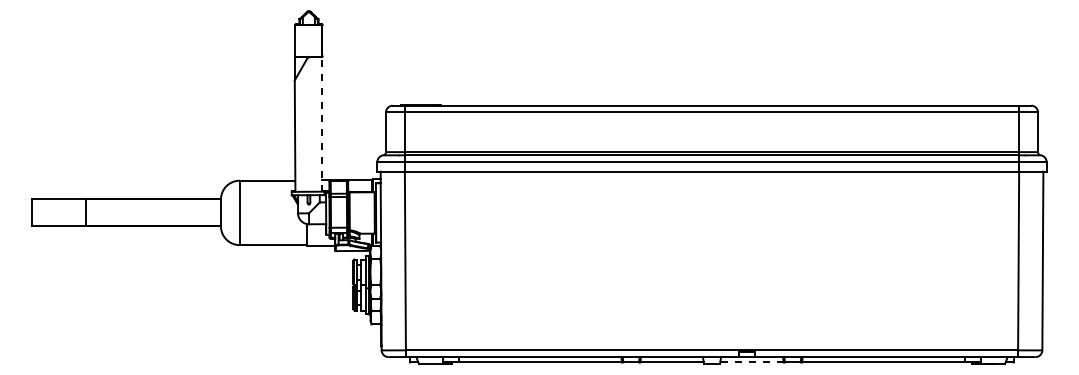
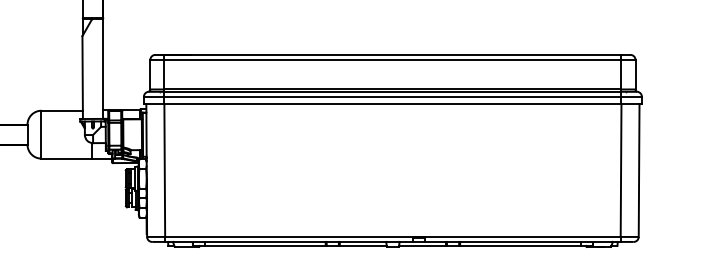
line: (322, 123) -> (103, 68), dashed -> solid
line: (751, 362) -> (422, 245), dashed -> solid

